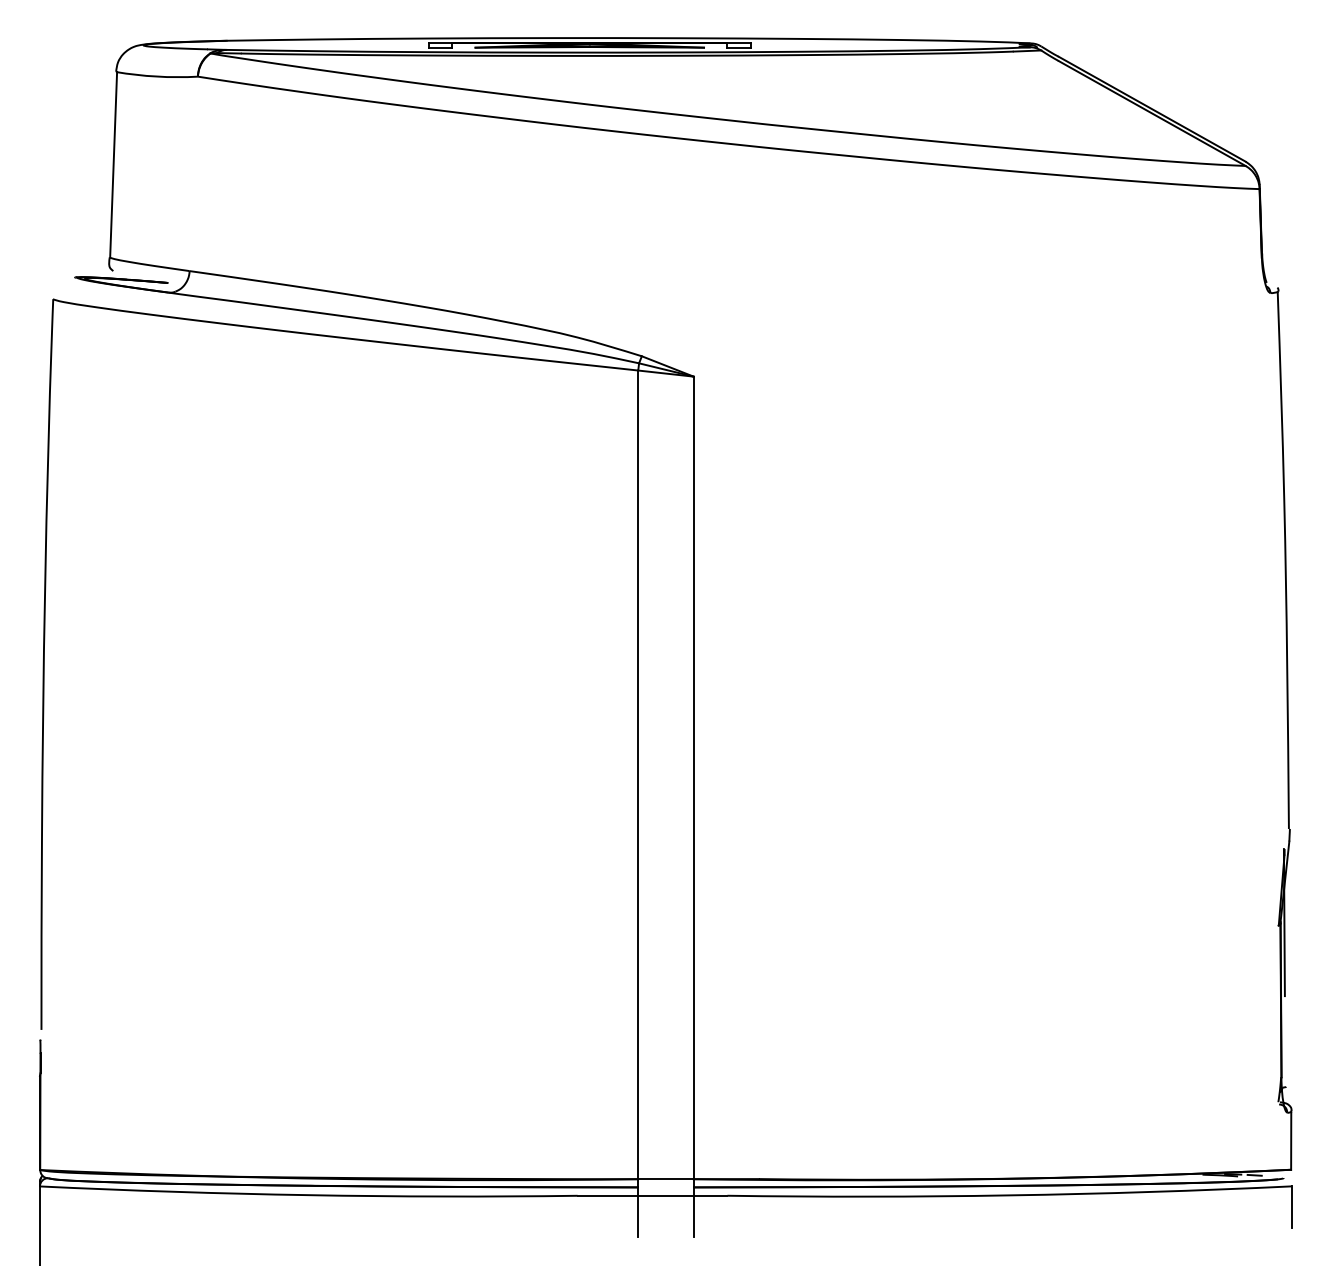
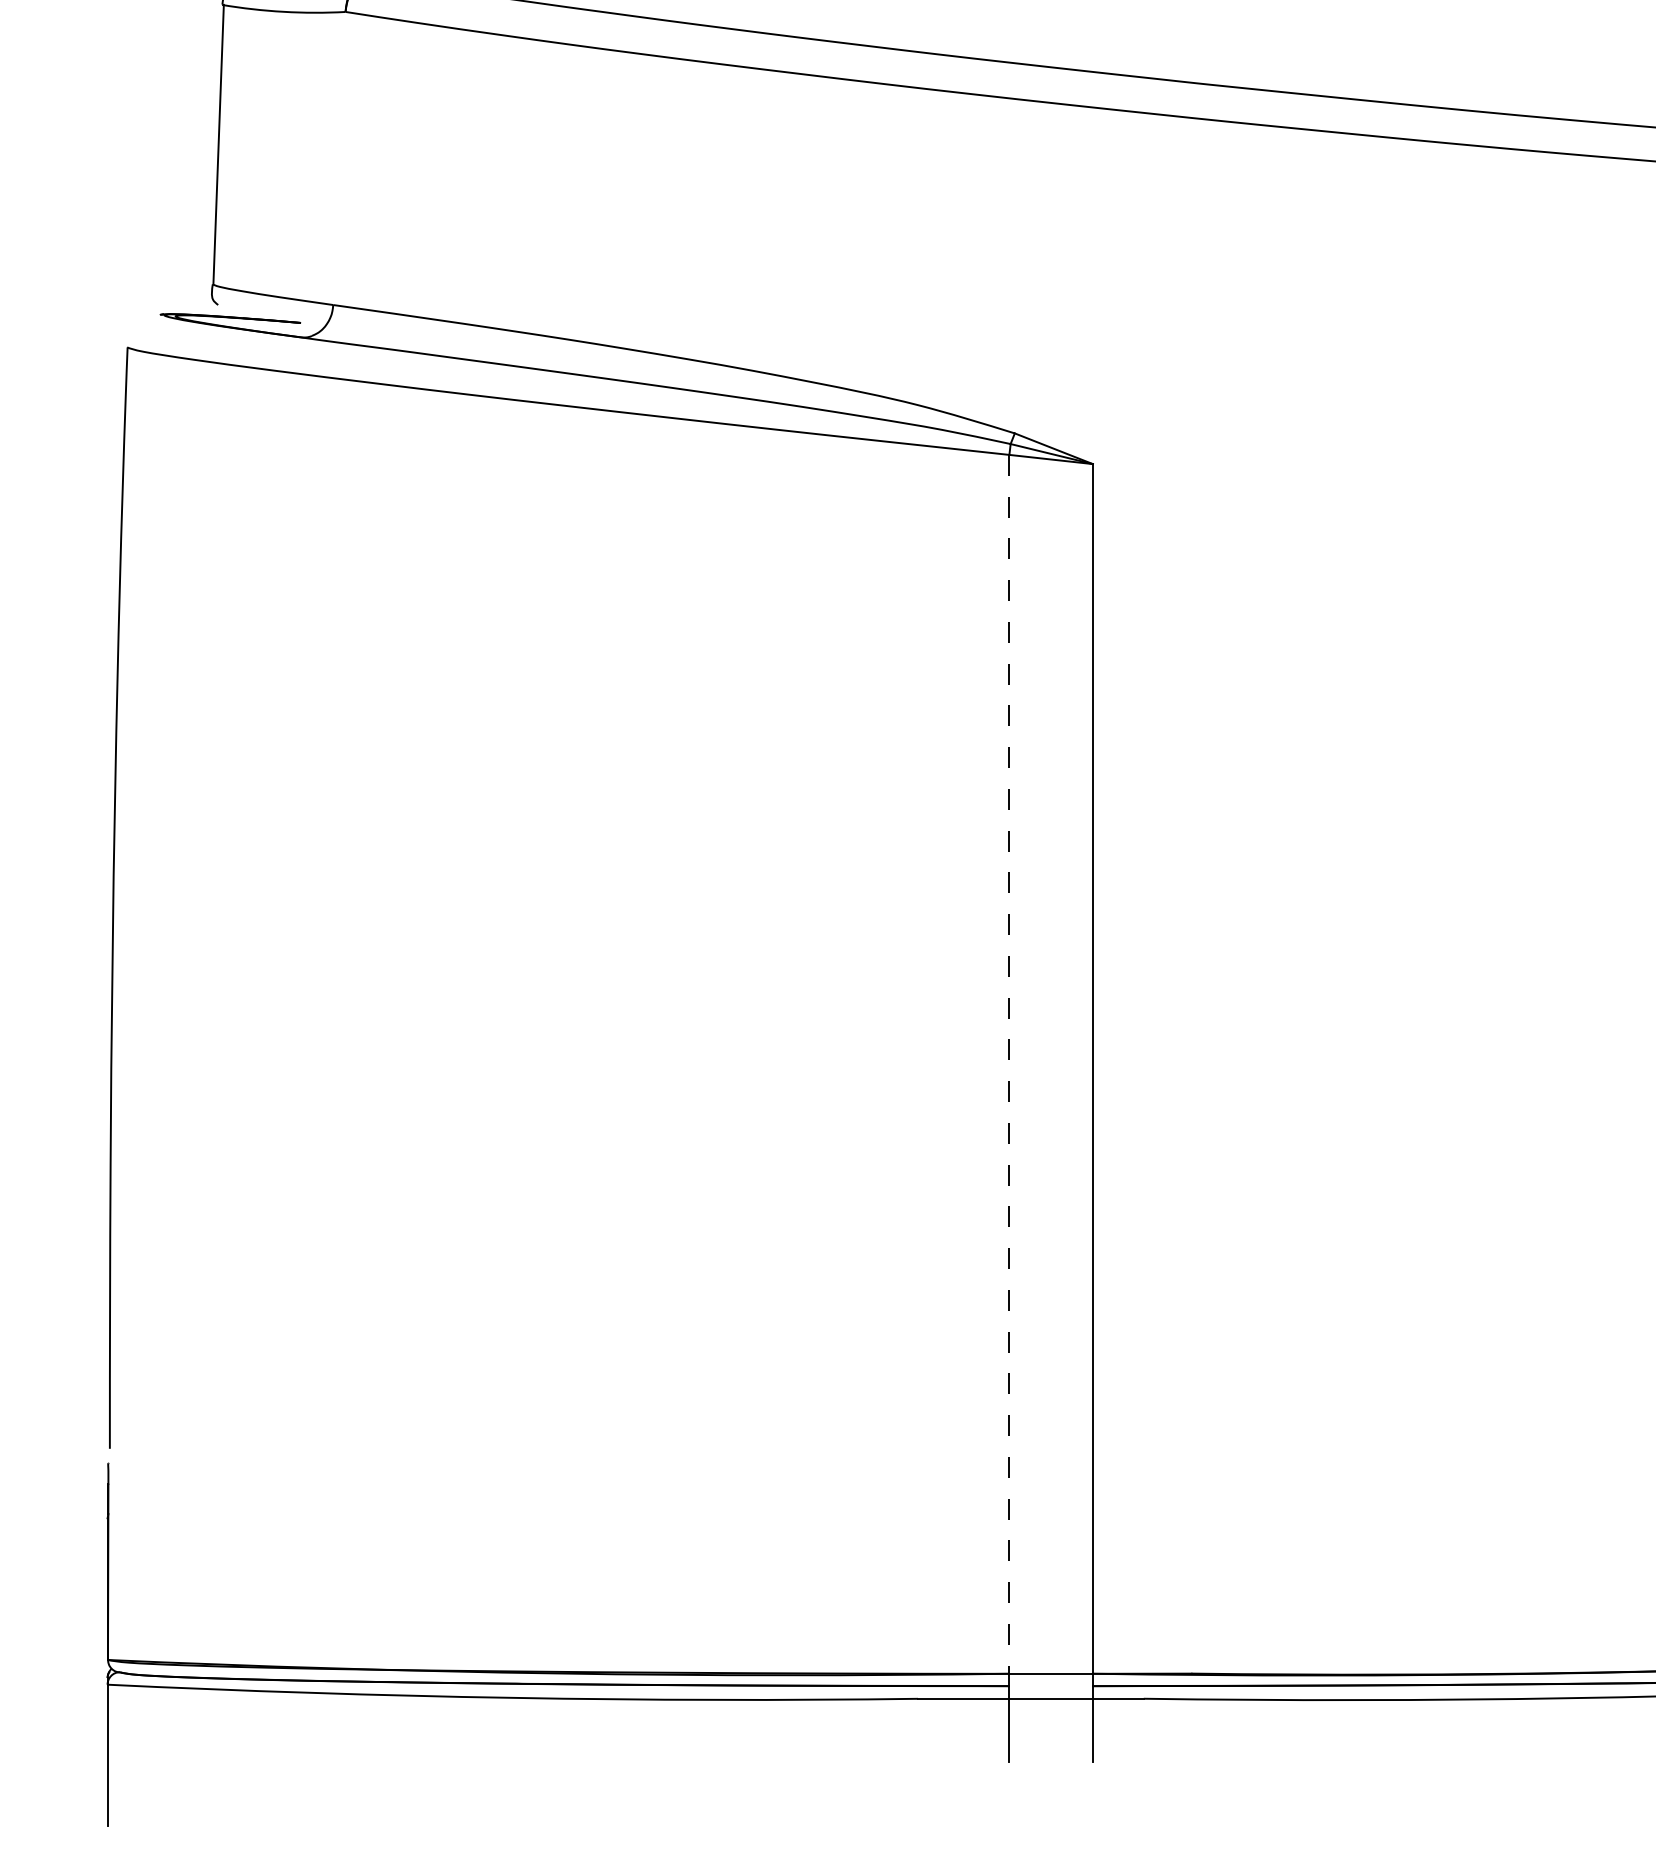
line: (638, 775) -> (1009, 1065), solid -> dashed

